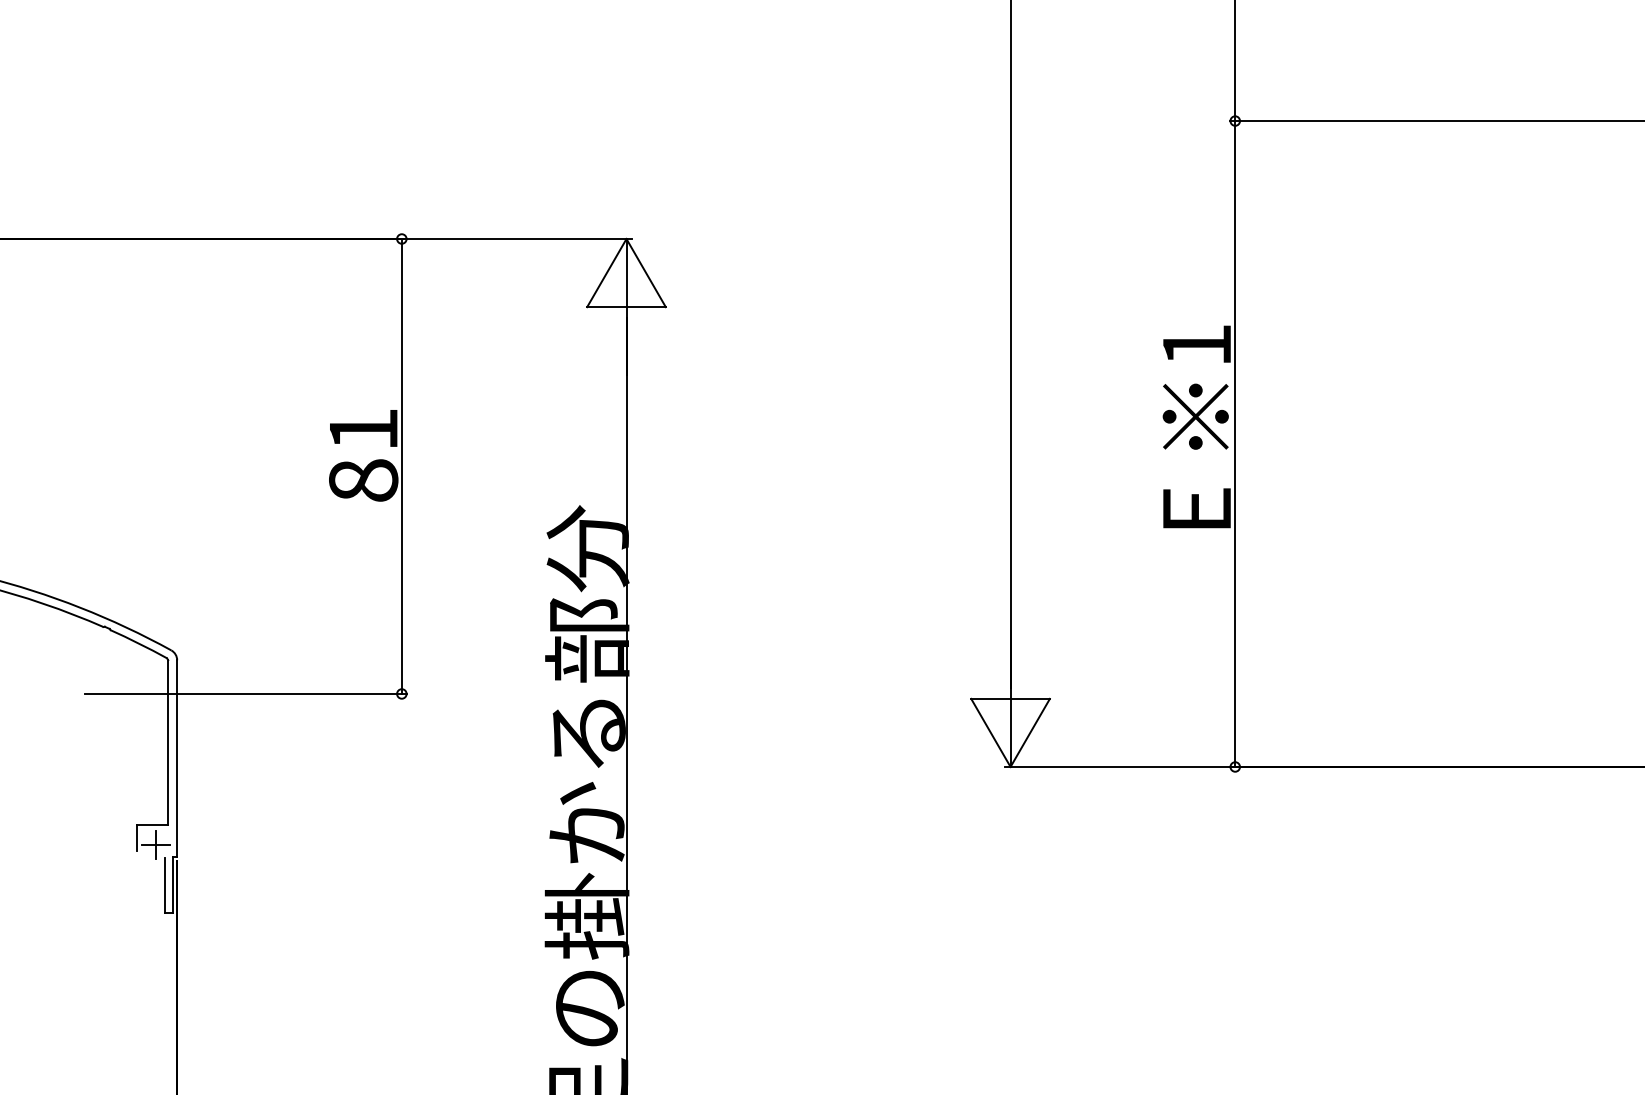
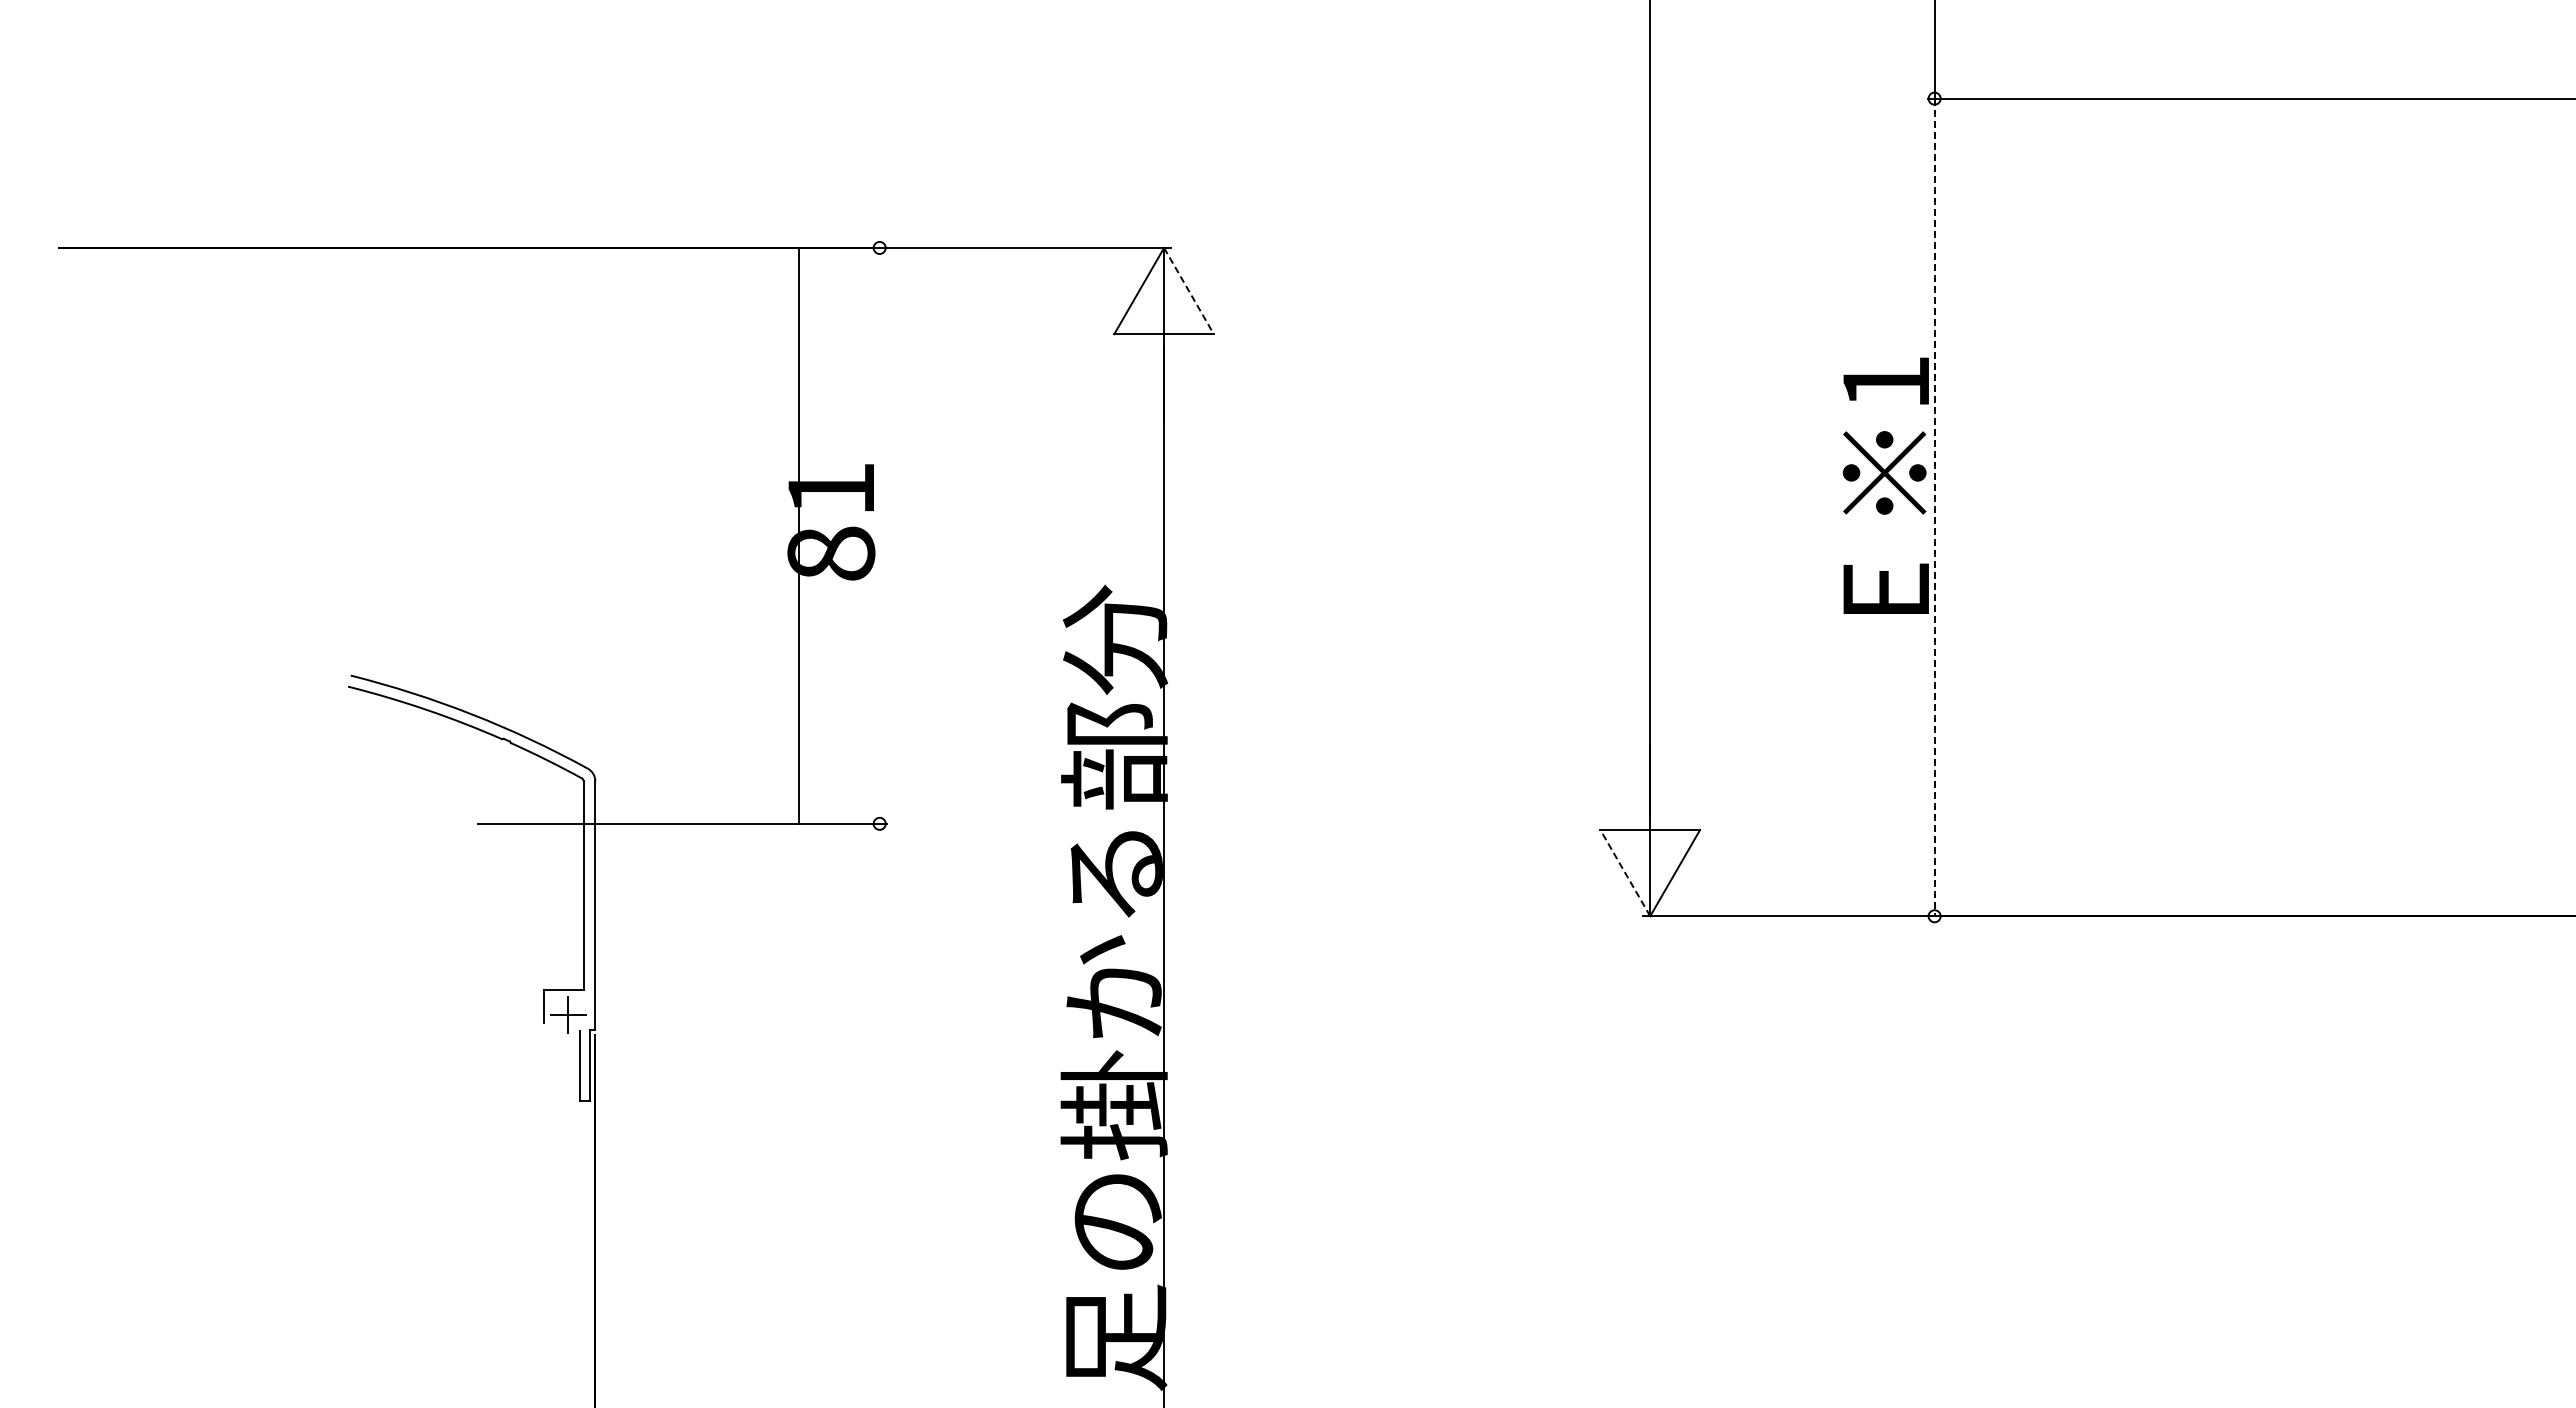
line: (645, 273) -> (1188, 291), solid -> dashed
line: (1235, 444) -> (1934, 507), solid -> dashed
line: (401, 466) -> (798, 535), moved
line: (991, 733) -> (1625, 873), solid -> dashed

